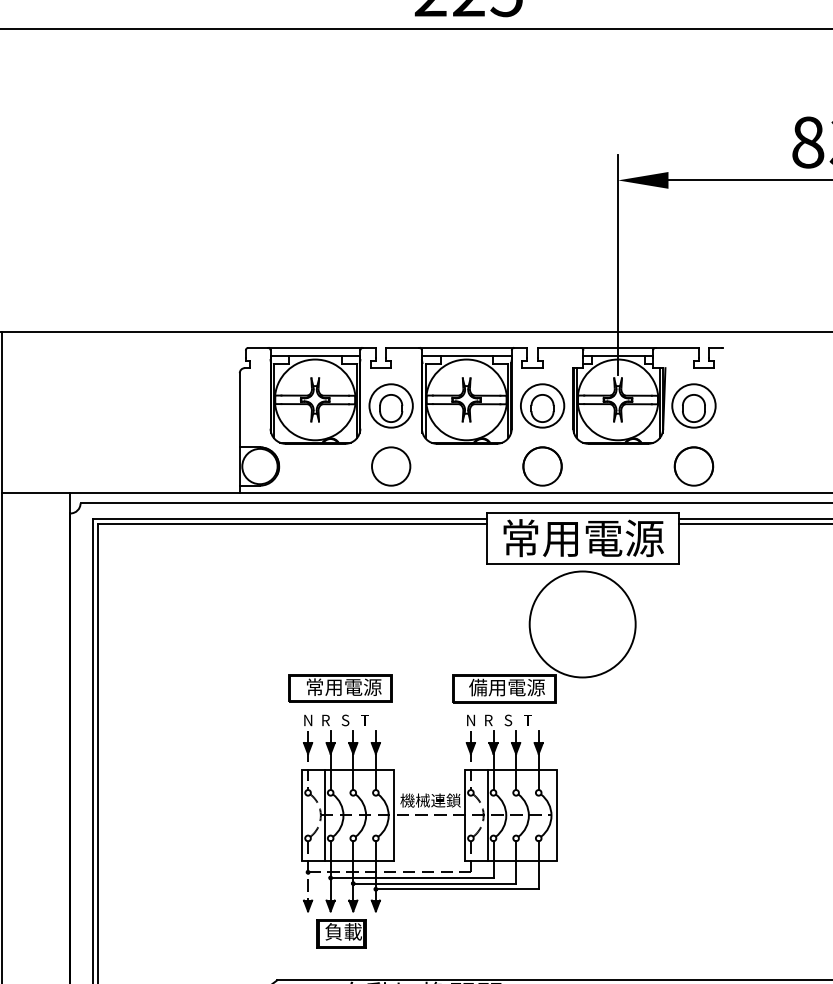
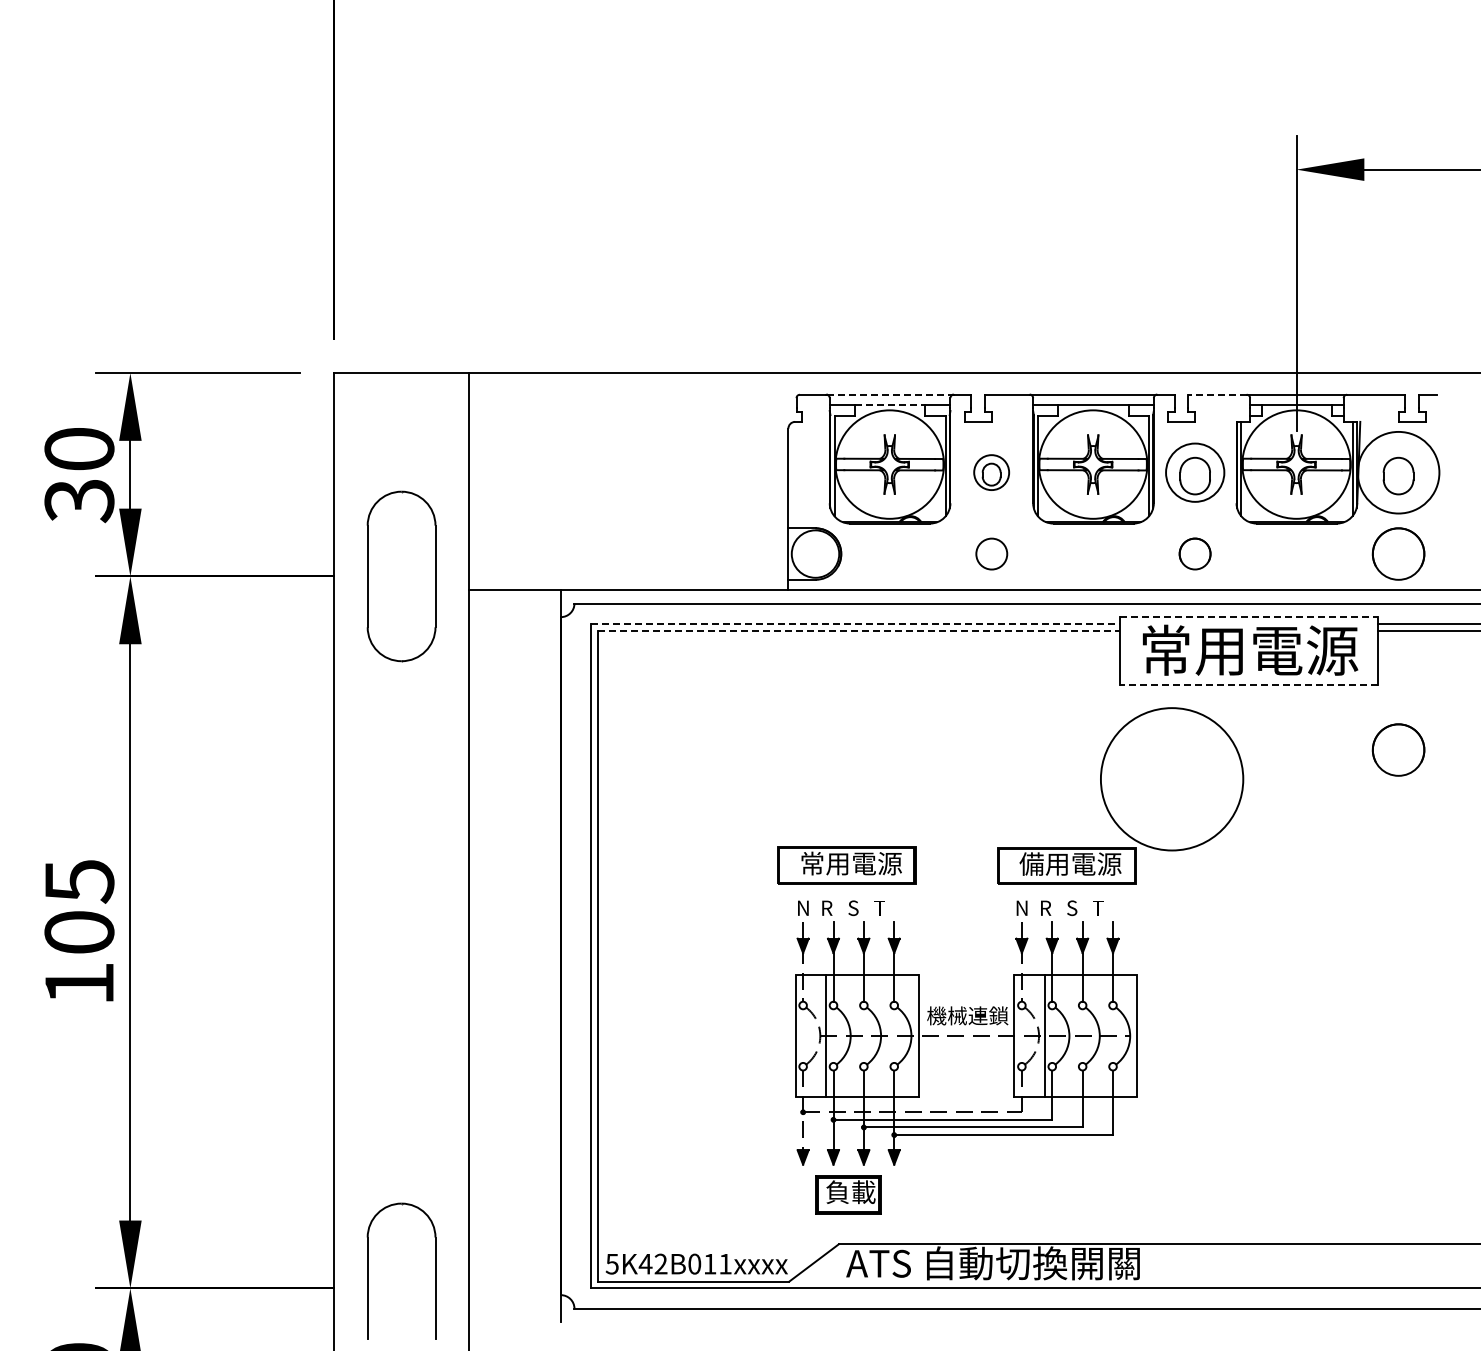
line: (315, 347) -> (890, 394), solid -> dashed
line: (559, 347) -> (1217, 394), solid -> dashed
line: (315, 355) -> (890, 404), solid -> dashed
part: (390, 405) -> (991, 472), size x0.6
circle: (693, 405) -> (1398, 472), size x1.4
circle: (390, 466) -> (991, 553), size x0.6
circle: (542, 466) -> (1194, 553), size x0.6
line: (582, 513) -> (1249, 617), solid -> dashed
line: (290, 518) -> (856, 623), solid -> dashed
line: (292, 523) -> (859, 630), solid -> dashed
line: (582, 563) -> (1249, 684), solid -> dashed
part: (693, 611) -> (1398, 749), added
part: (470, 759) -> (1021, 960), moved

